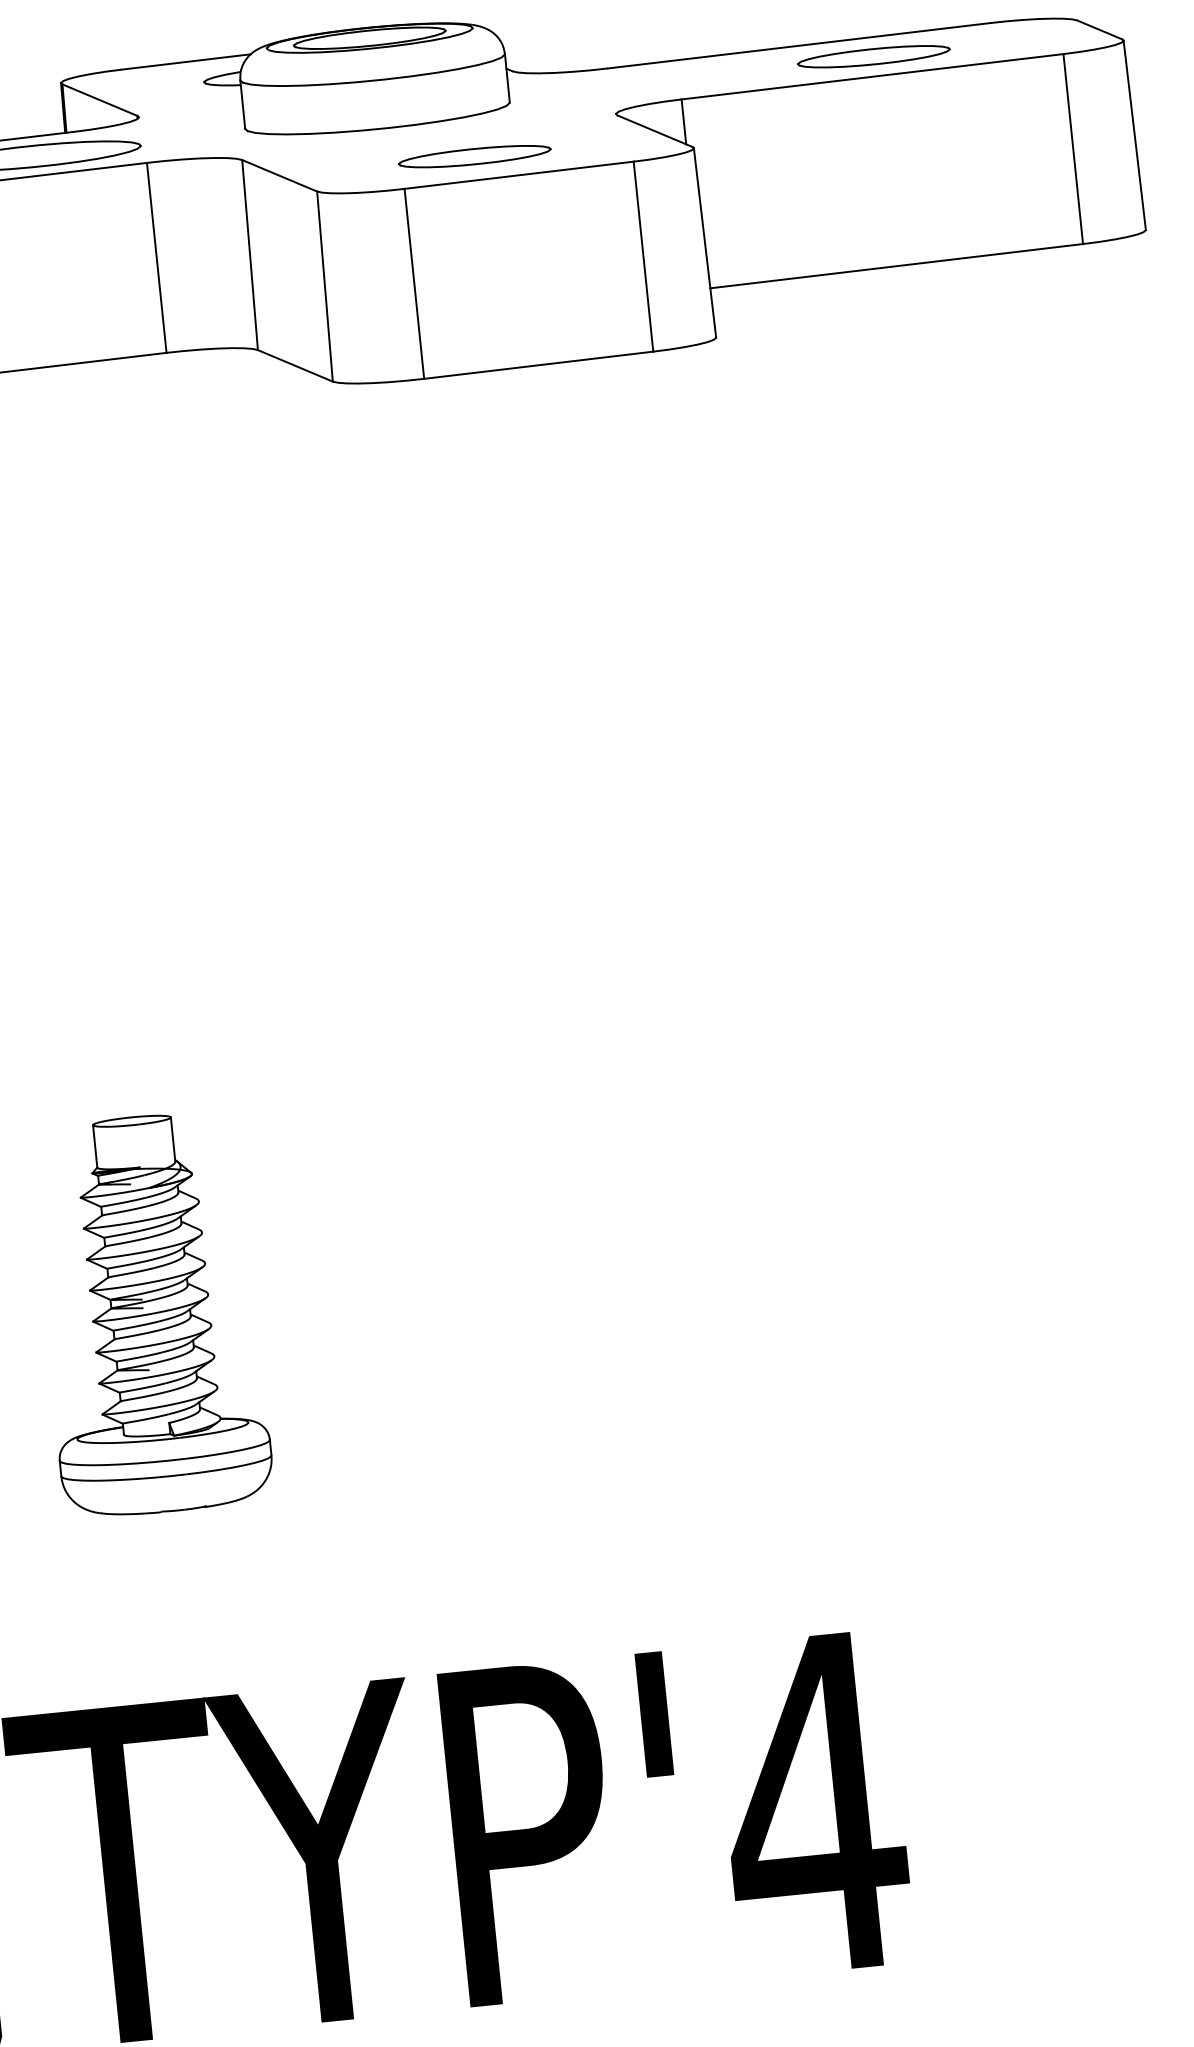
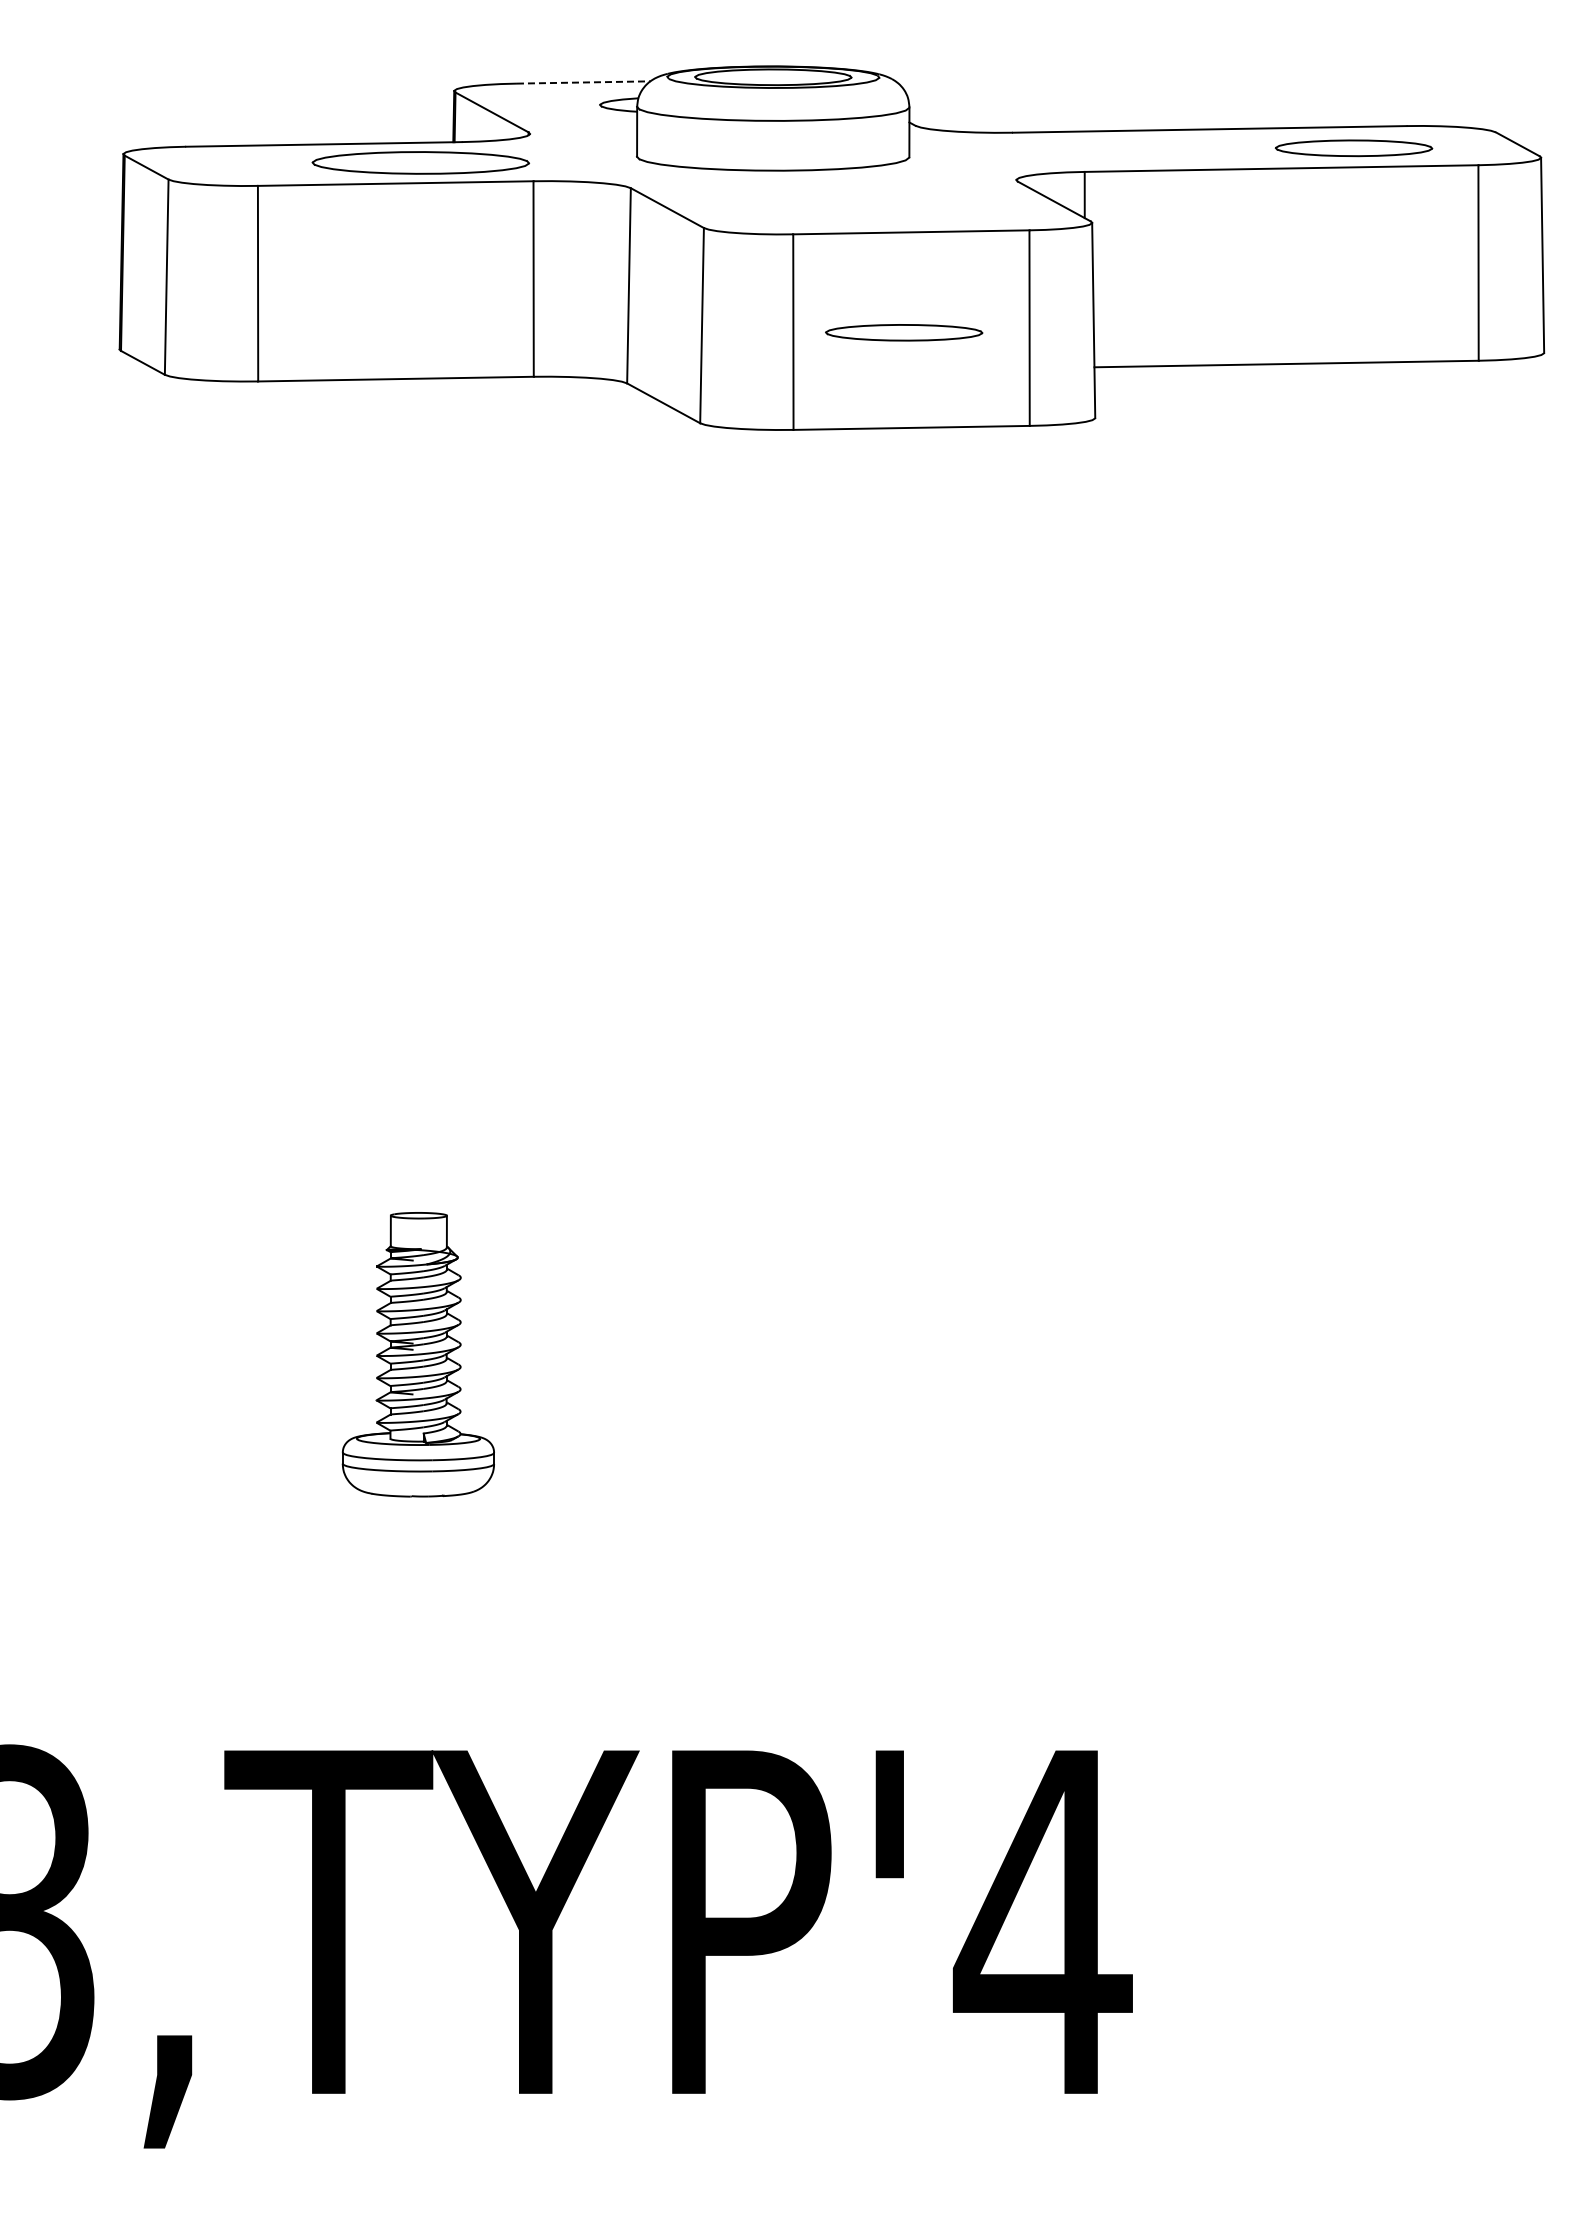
part: (873, 56) -> (1353, 148), moved
line: (185, 62) -> (583, 82), solid -> dashed
part: (475, 156) -> (904, 332), moved
part: (151, 1314) -> (418, 1354), size x0.7

